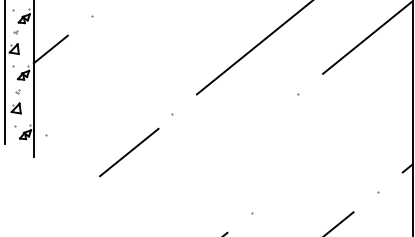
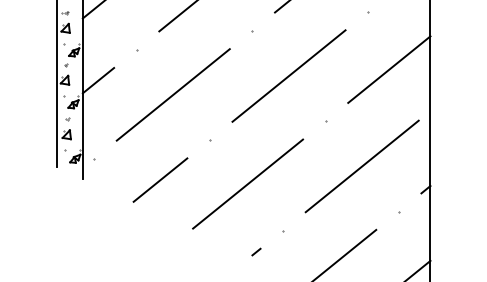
line: (131, 64) -> (172, 94), added
line: (337, 143) -> (361, 166), added
line: (129, 151) -> (160, 179), moved
line: (214, 161) -> (248, 183), added

